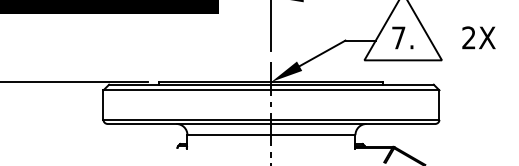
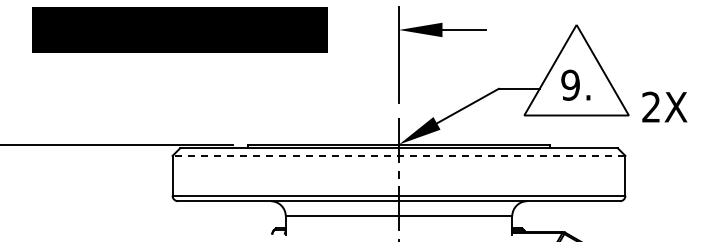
text: (398, 37) -> (570, 84), 7. -> 9.
text: (478, 37) -> (664, 106), moved
line: (271, 90) -> (398, 155), solid -> dashed

